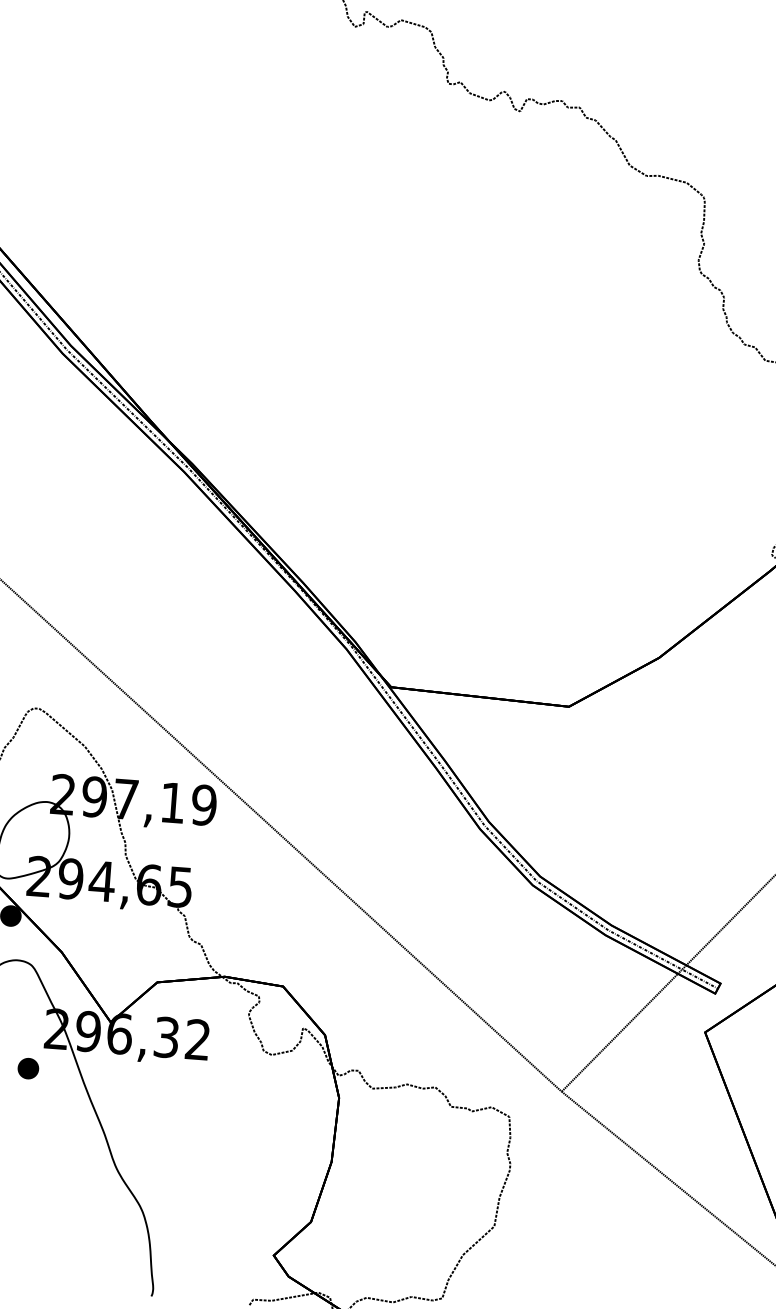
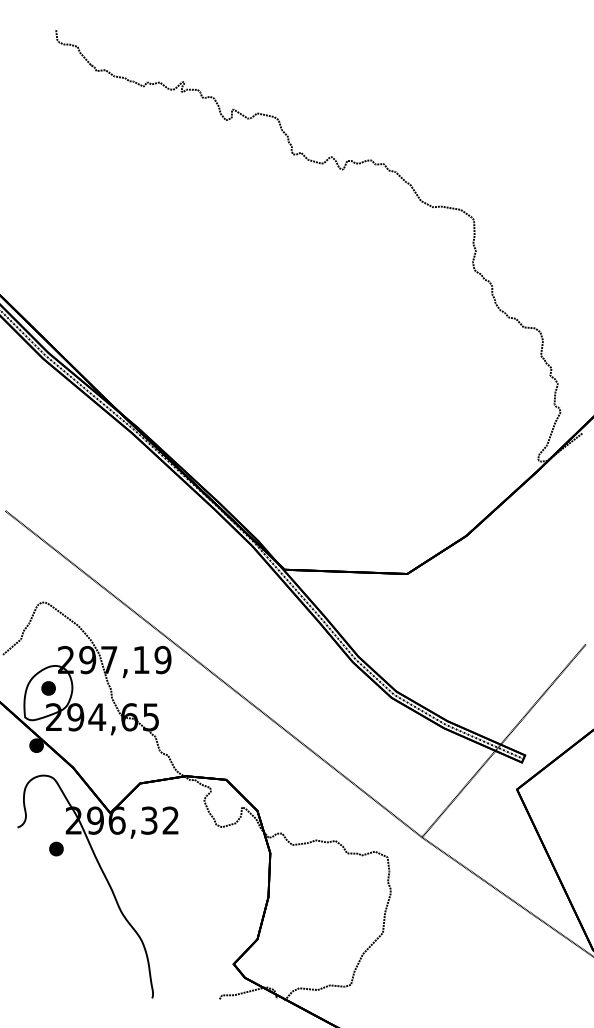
part: (34, 834) -> (48, 688), added

